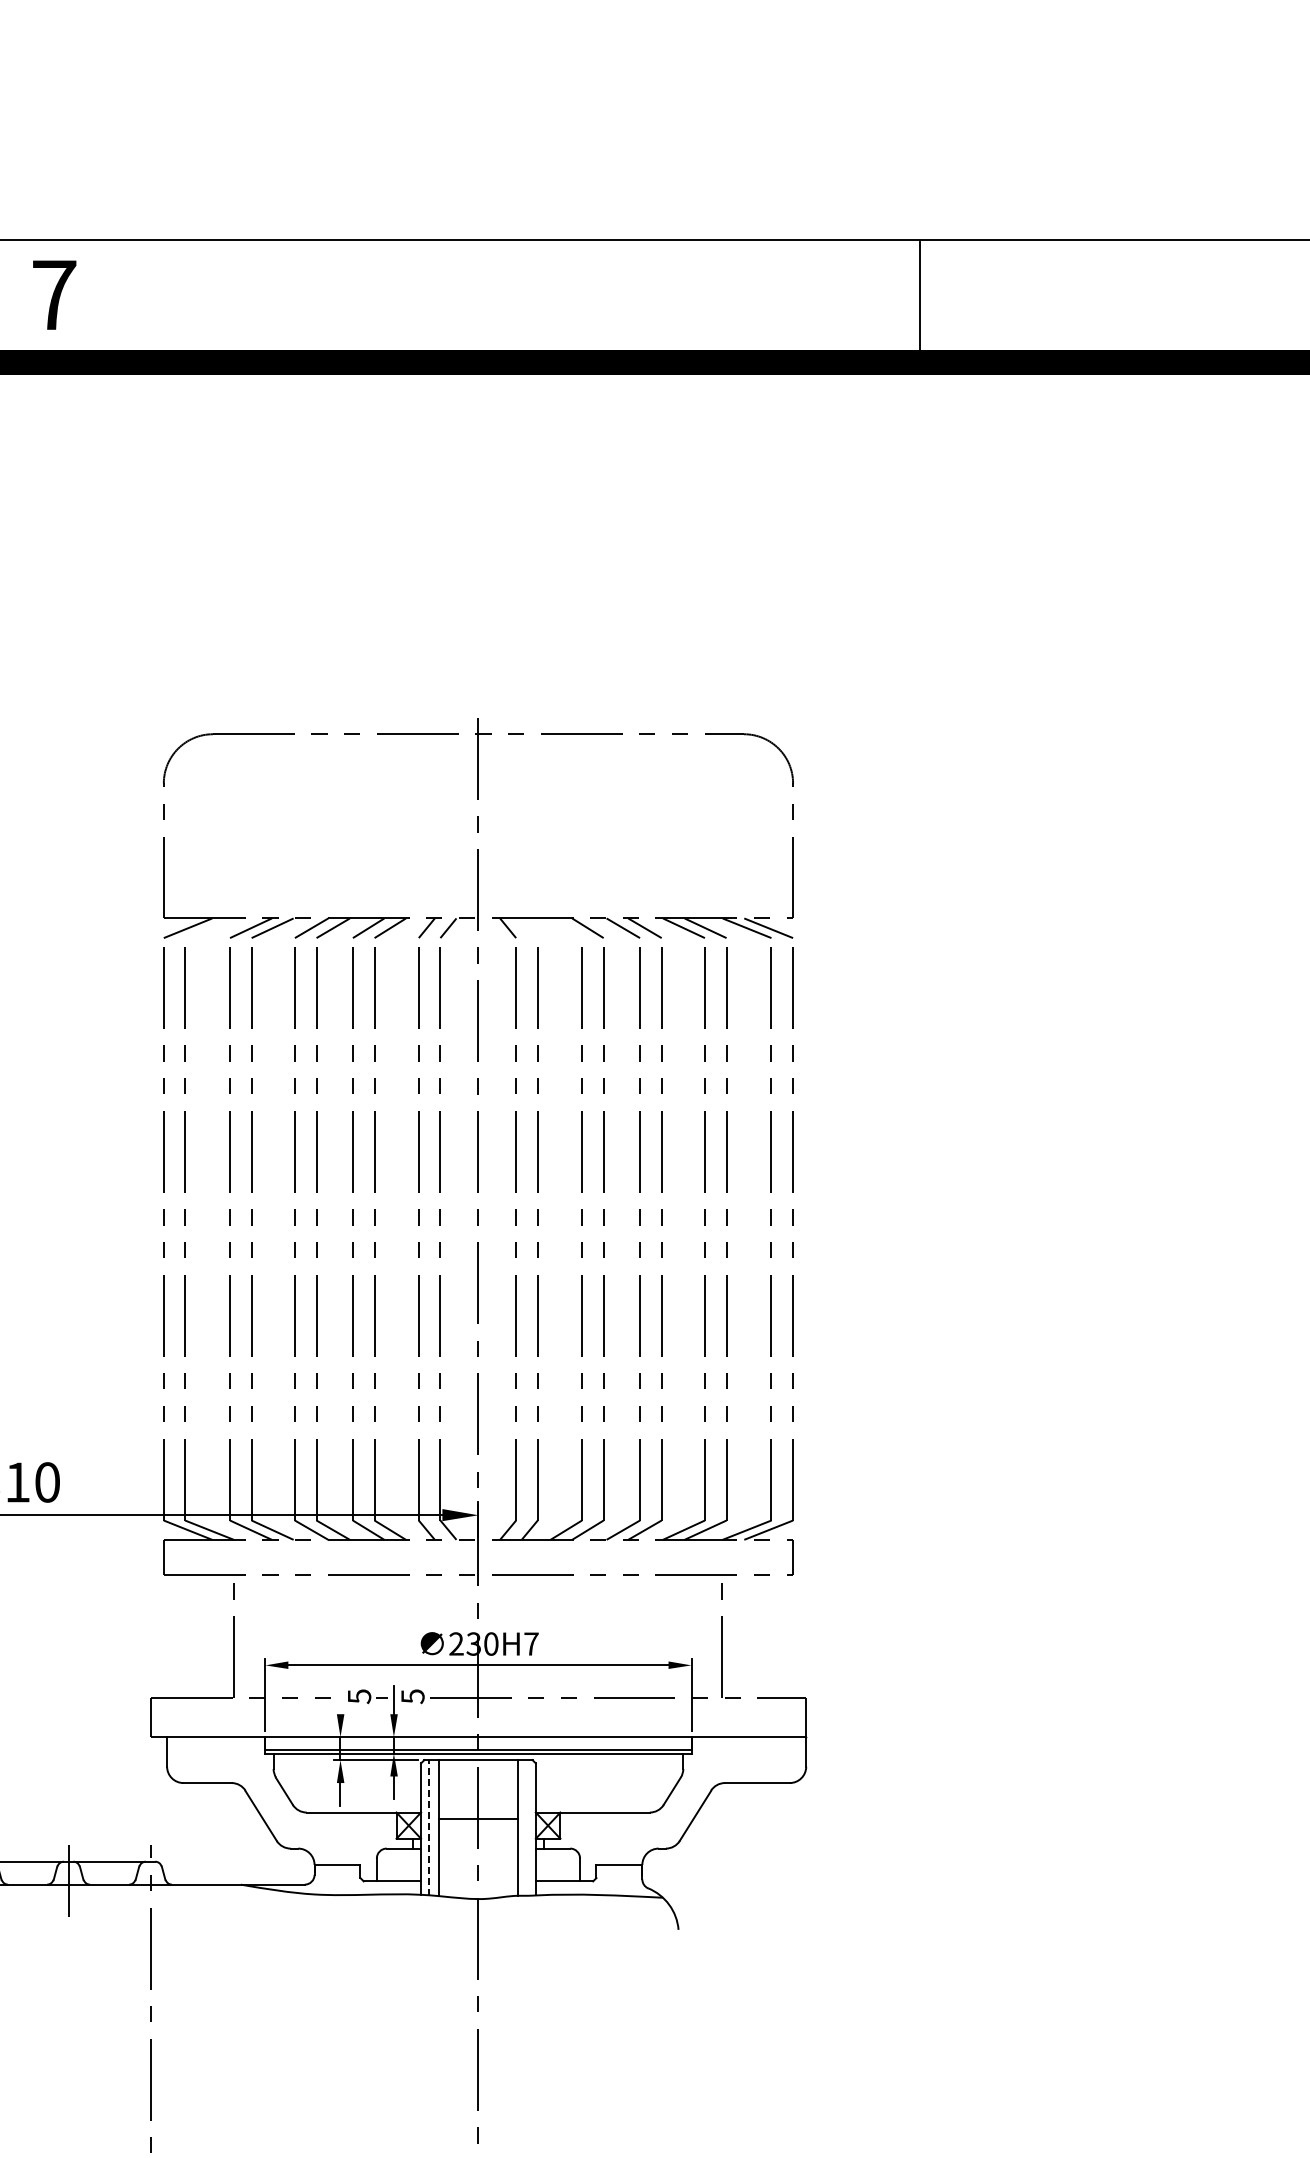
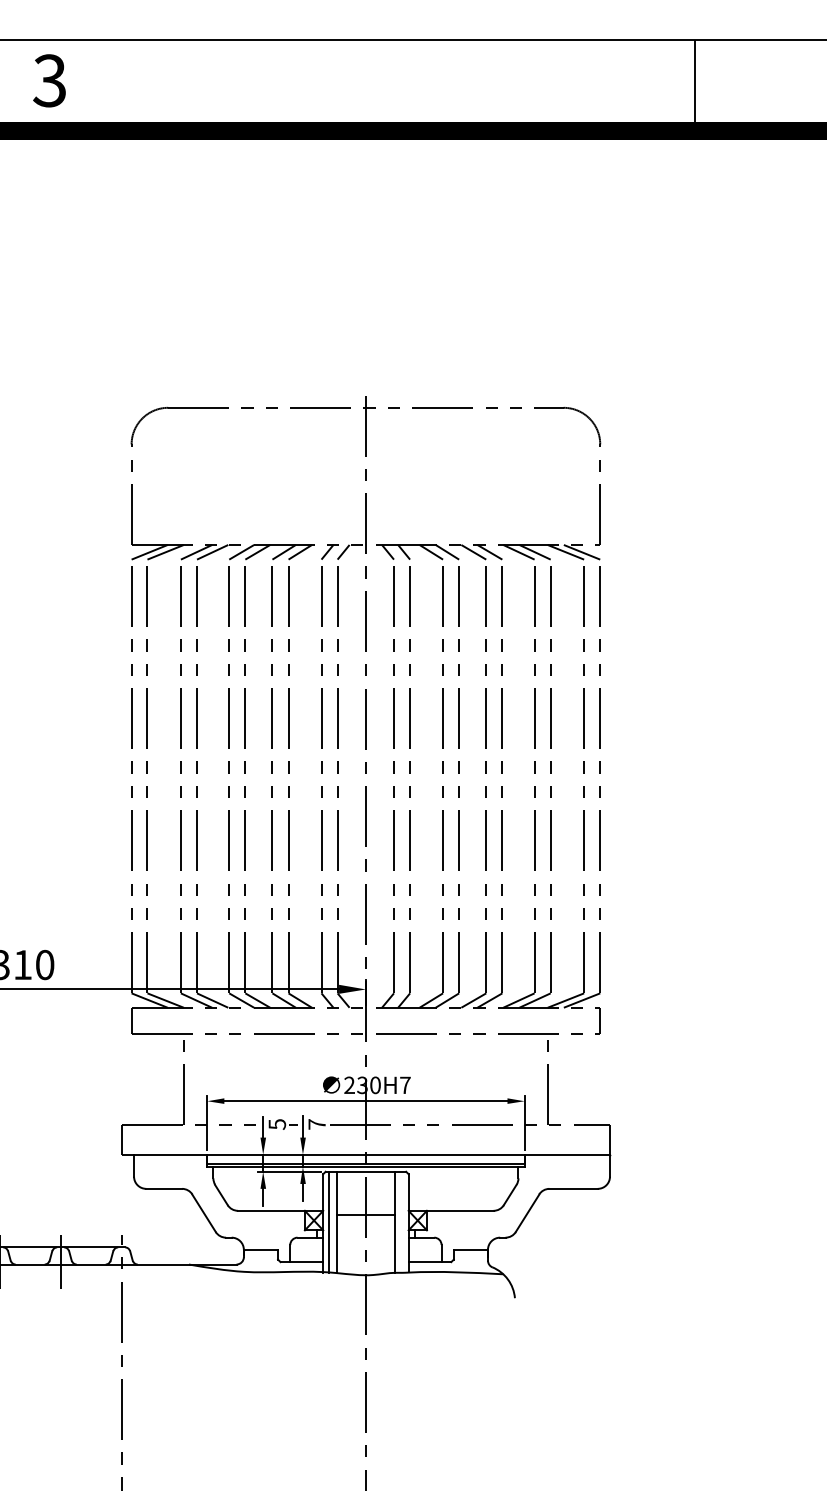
text: (53, 294) -> (49, 80), 7 -> 3
line: (209, 928) -> (165, 552), added
line: (529, 928) -> (403, 552), added
line: (566, 928) -> (431, 552), added
text: (412, 1696) -> (316, 1124), 5 -> 7
line: (340, 1700) -> (263, 1127), added
line: (429, 1827) -> (329, 1221), dashed -> solid

